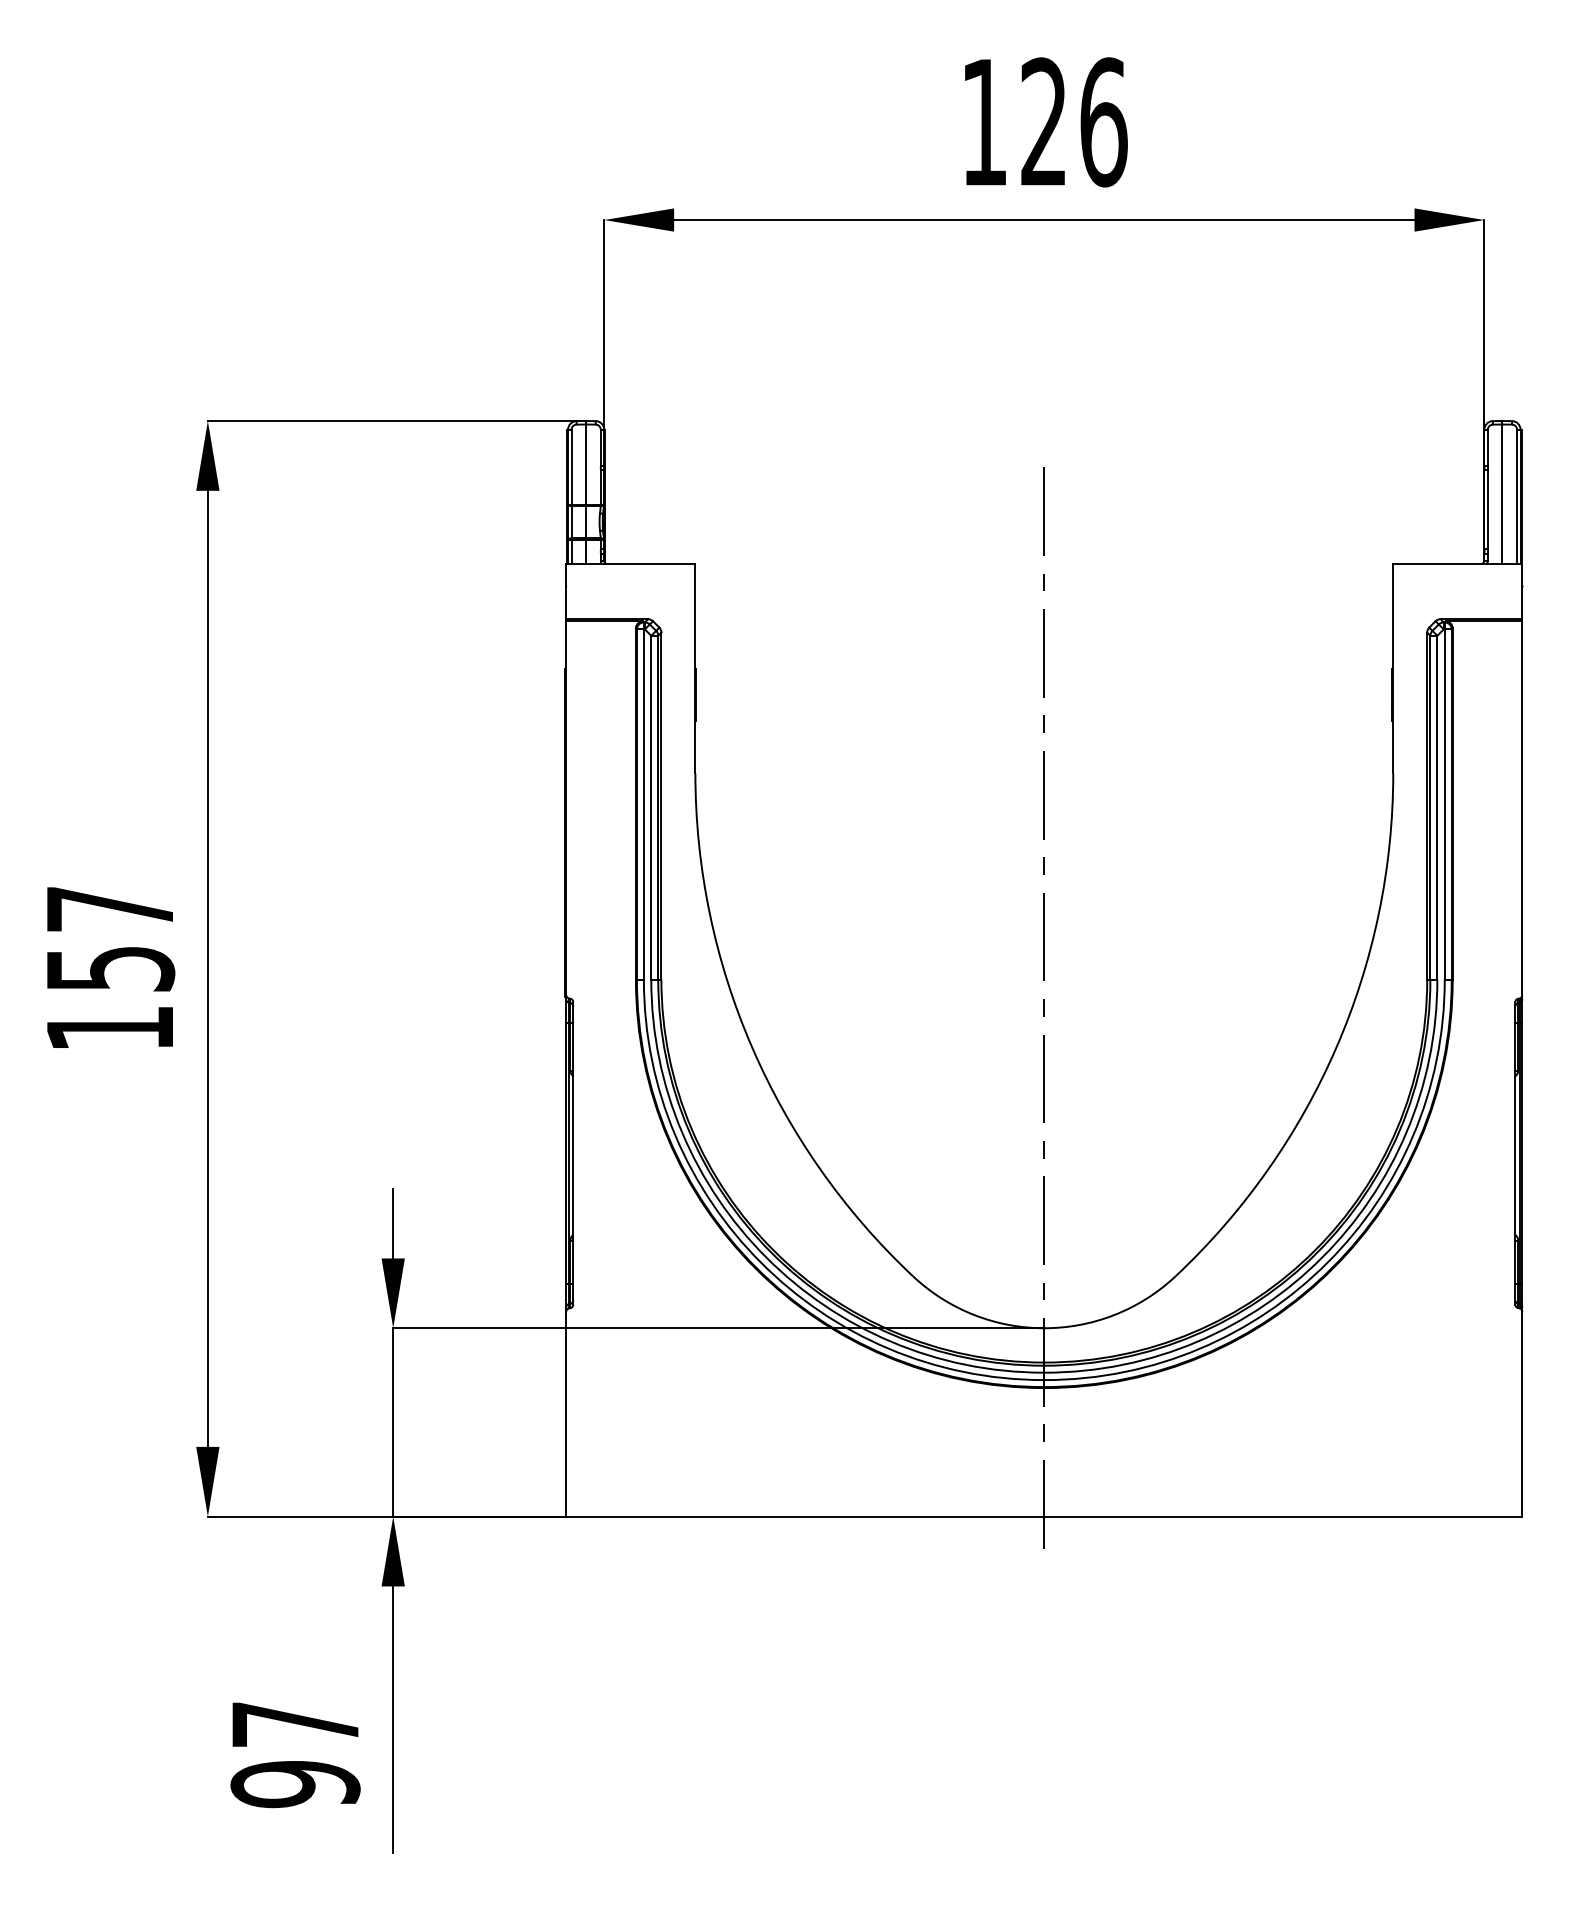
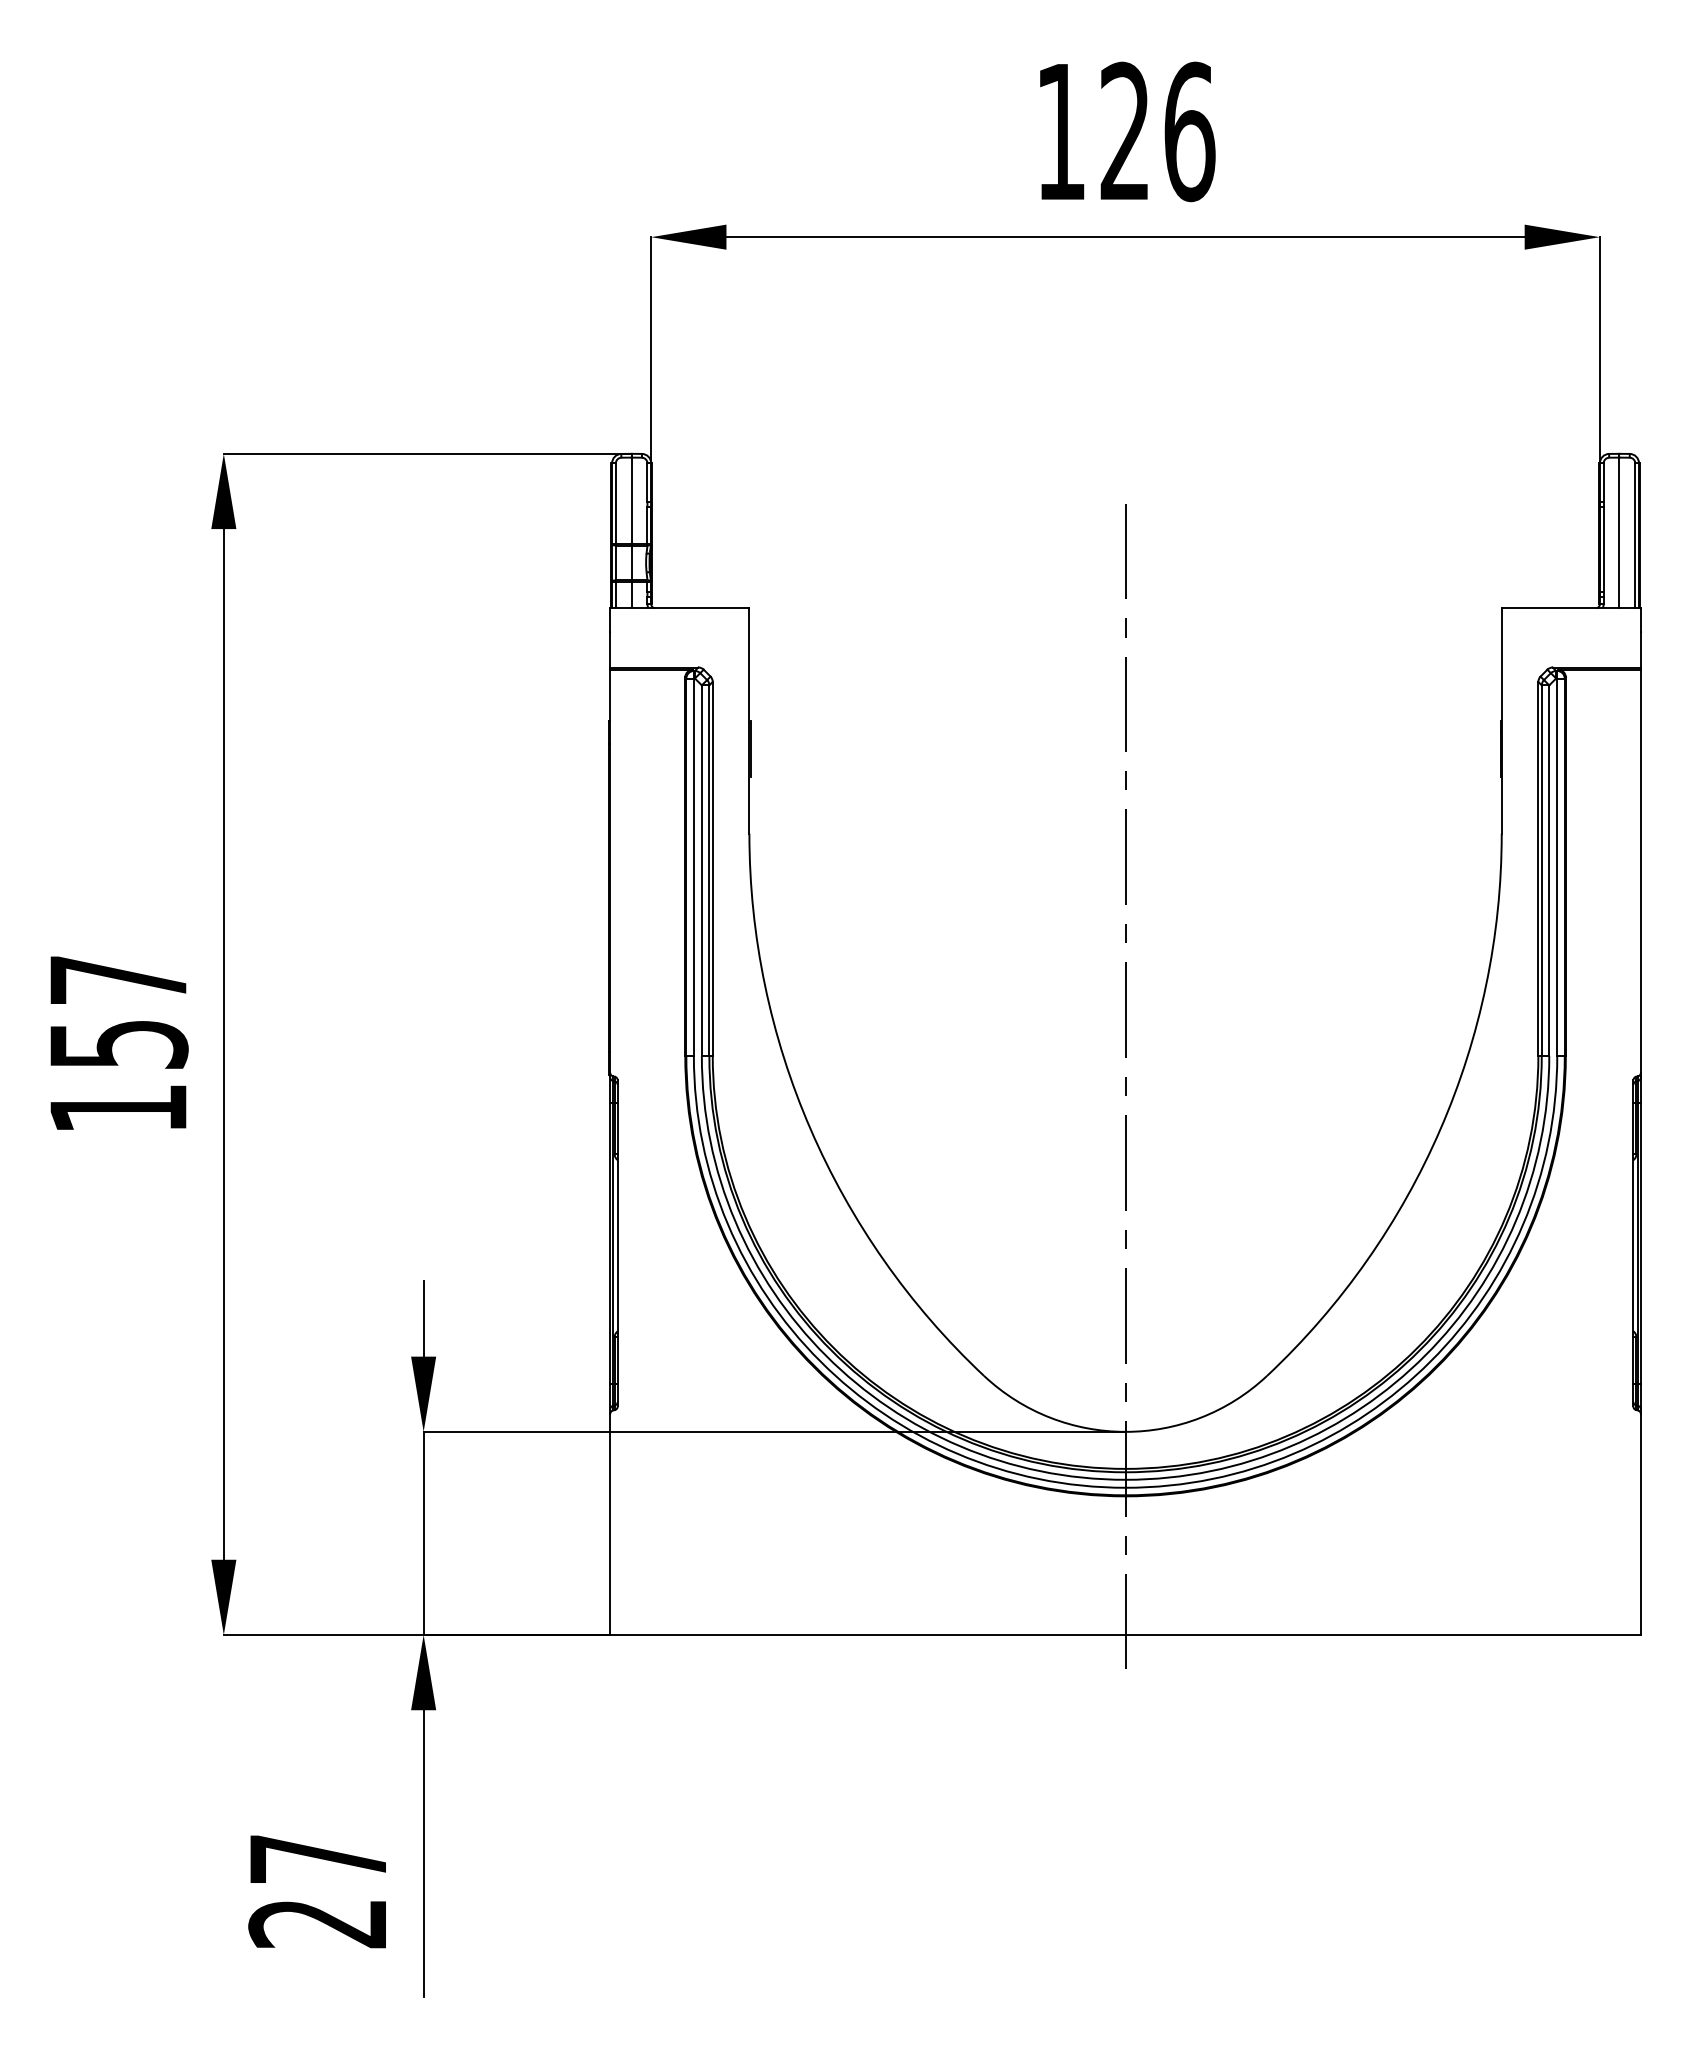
text: (295, 1784) -> (318, 1923), 97 -> 27

